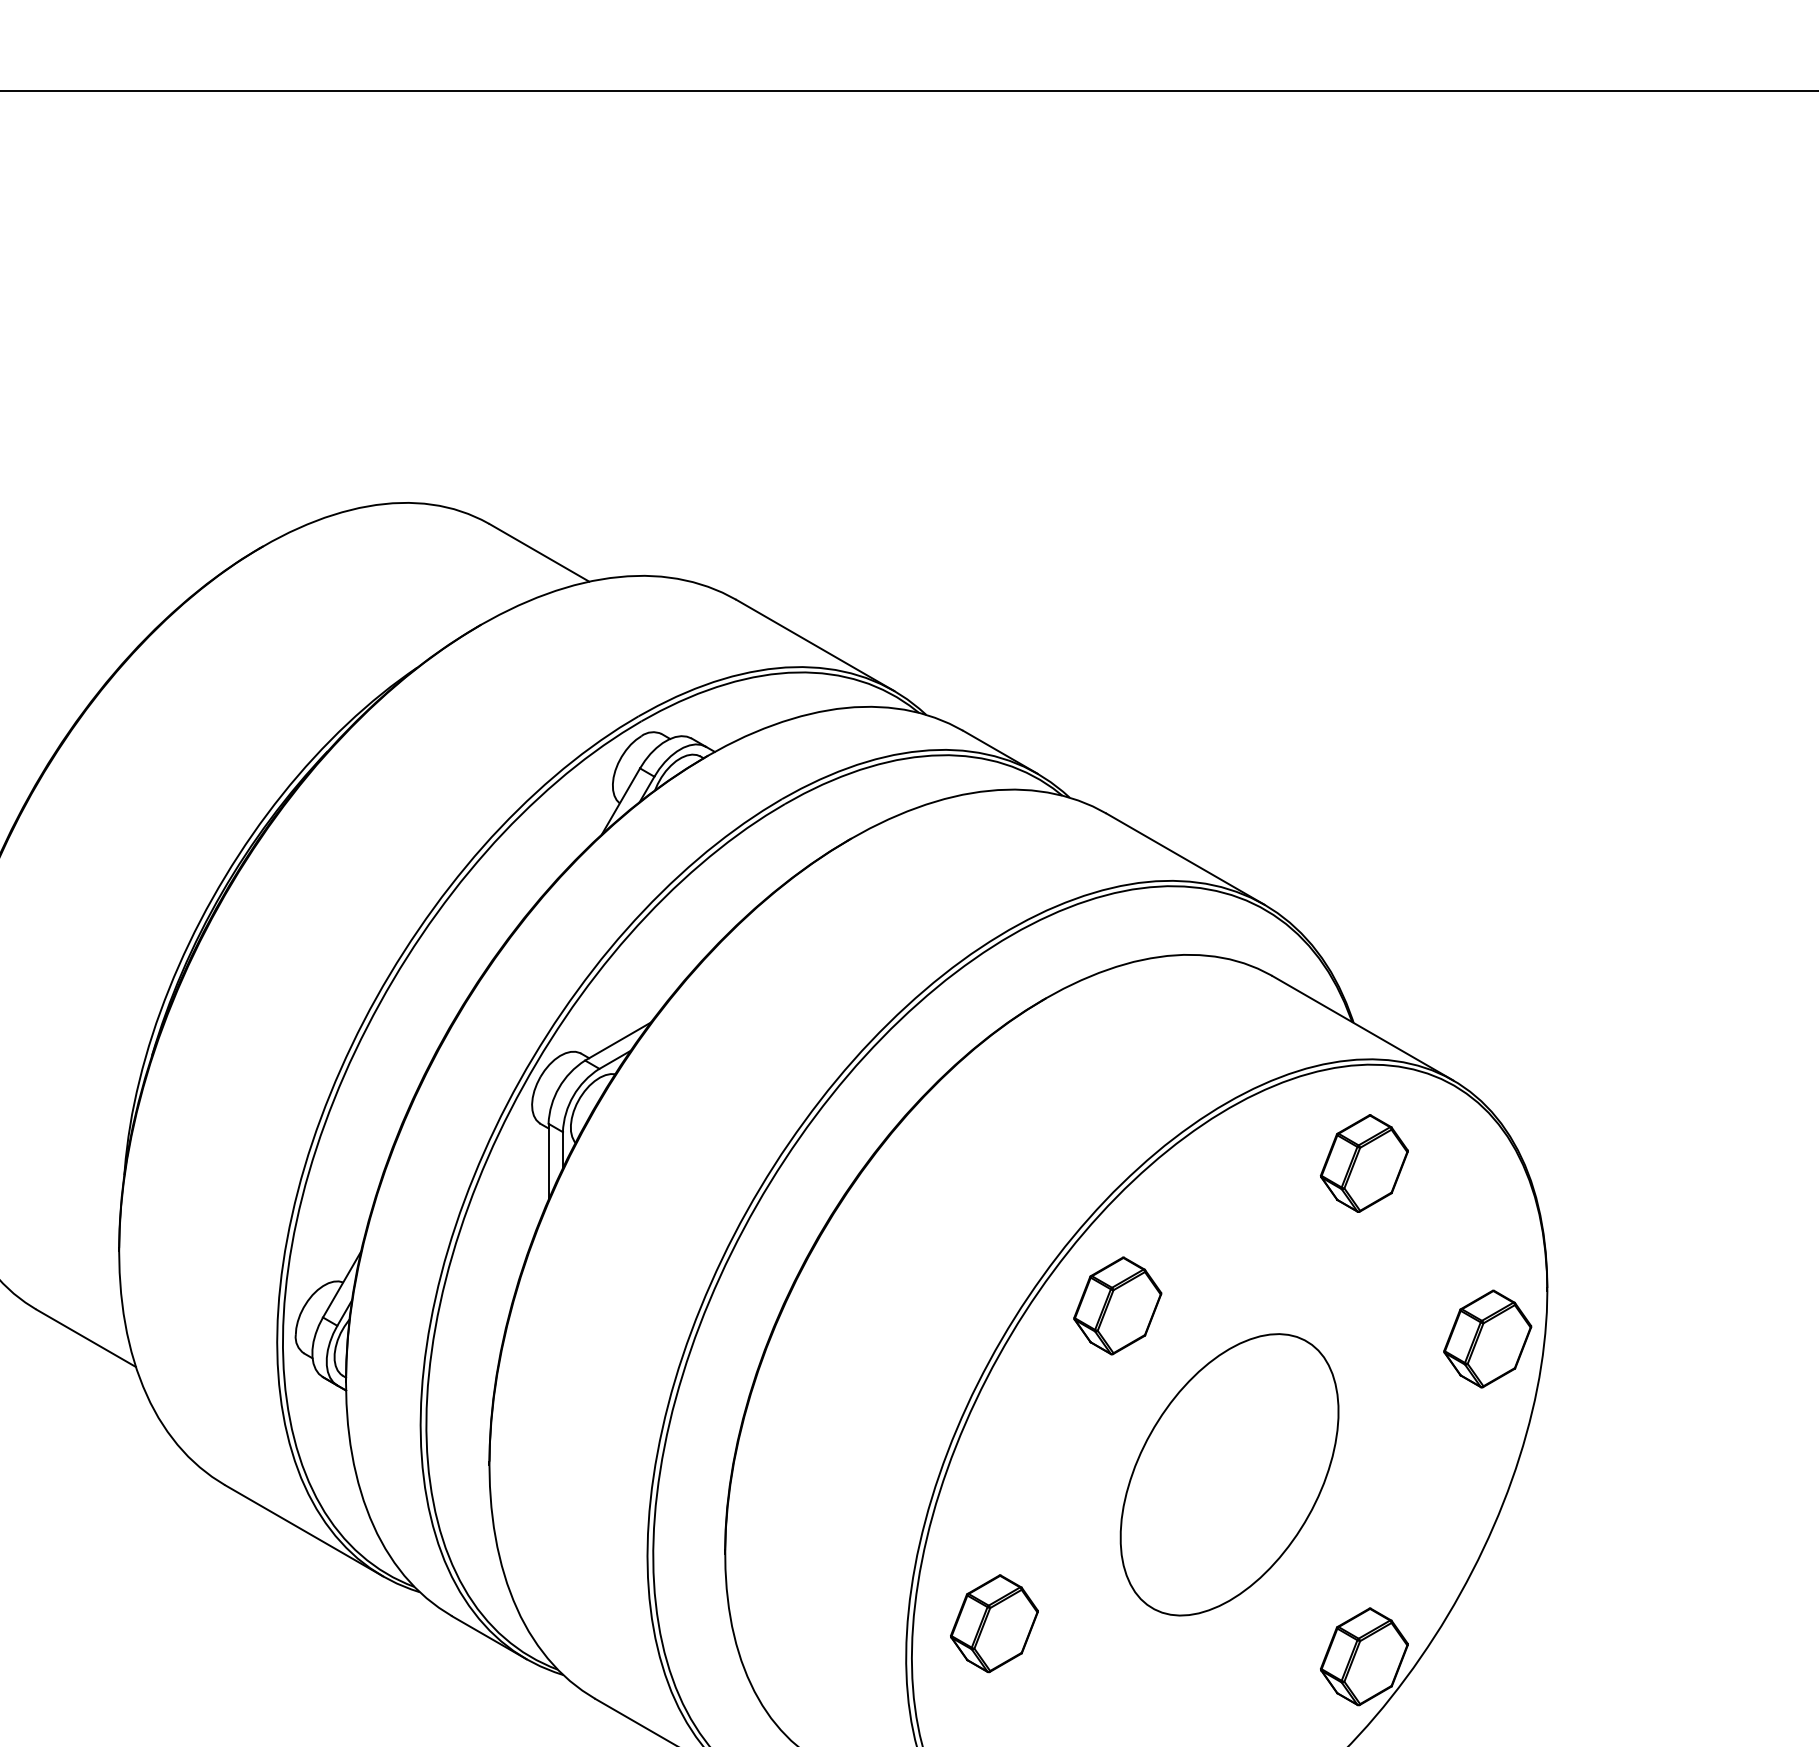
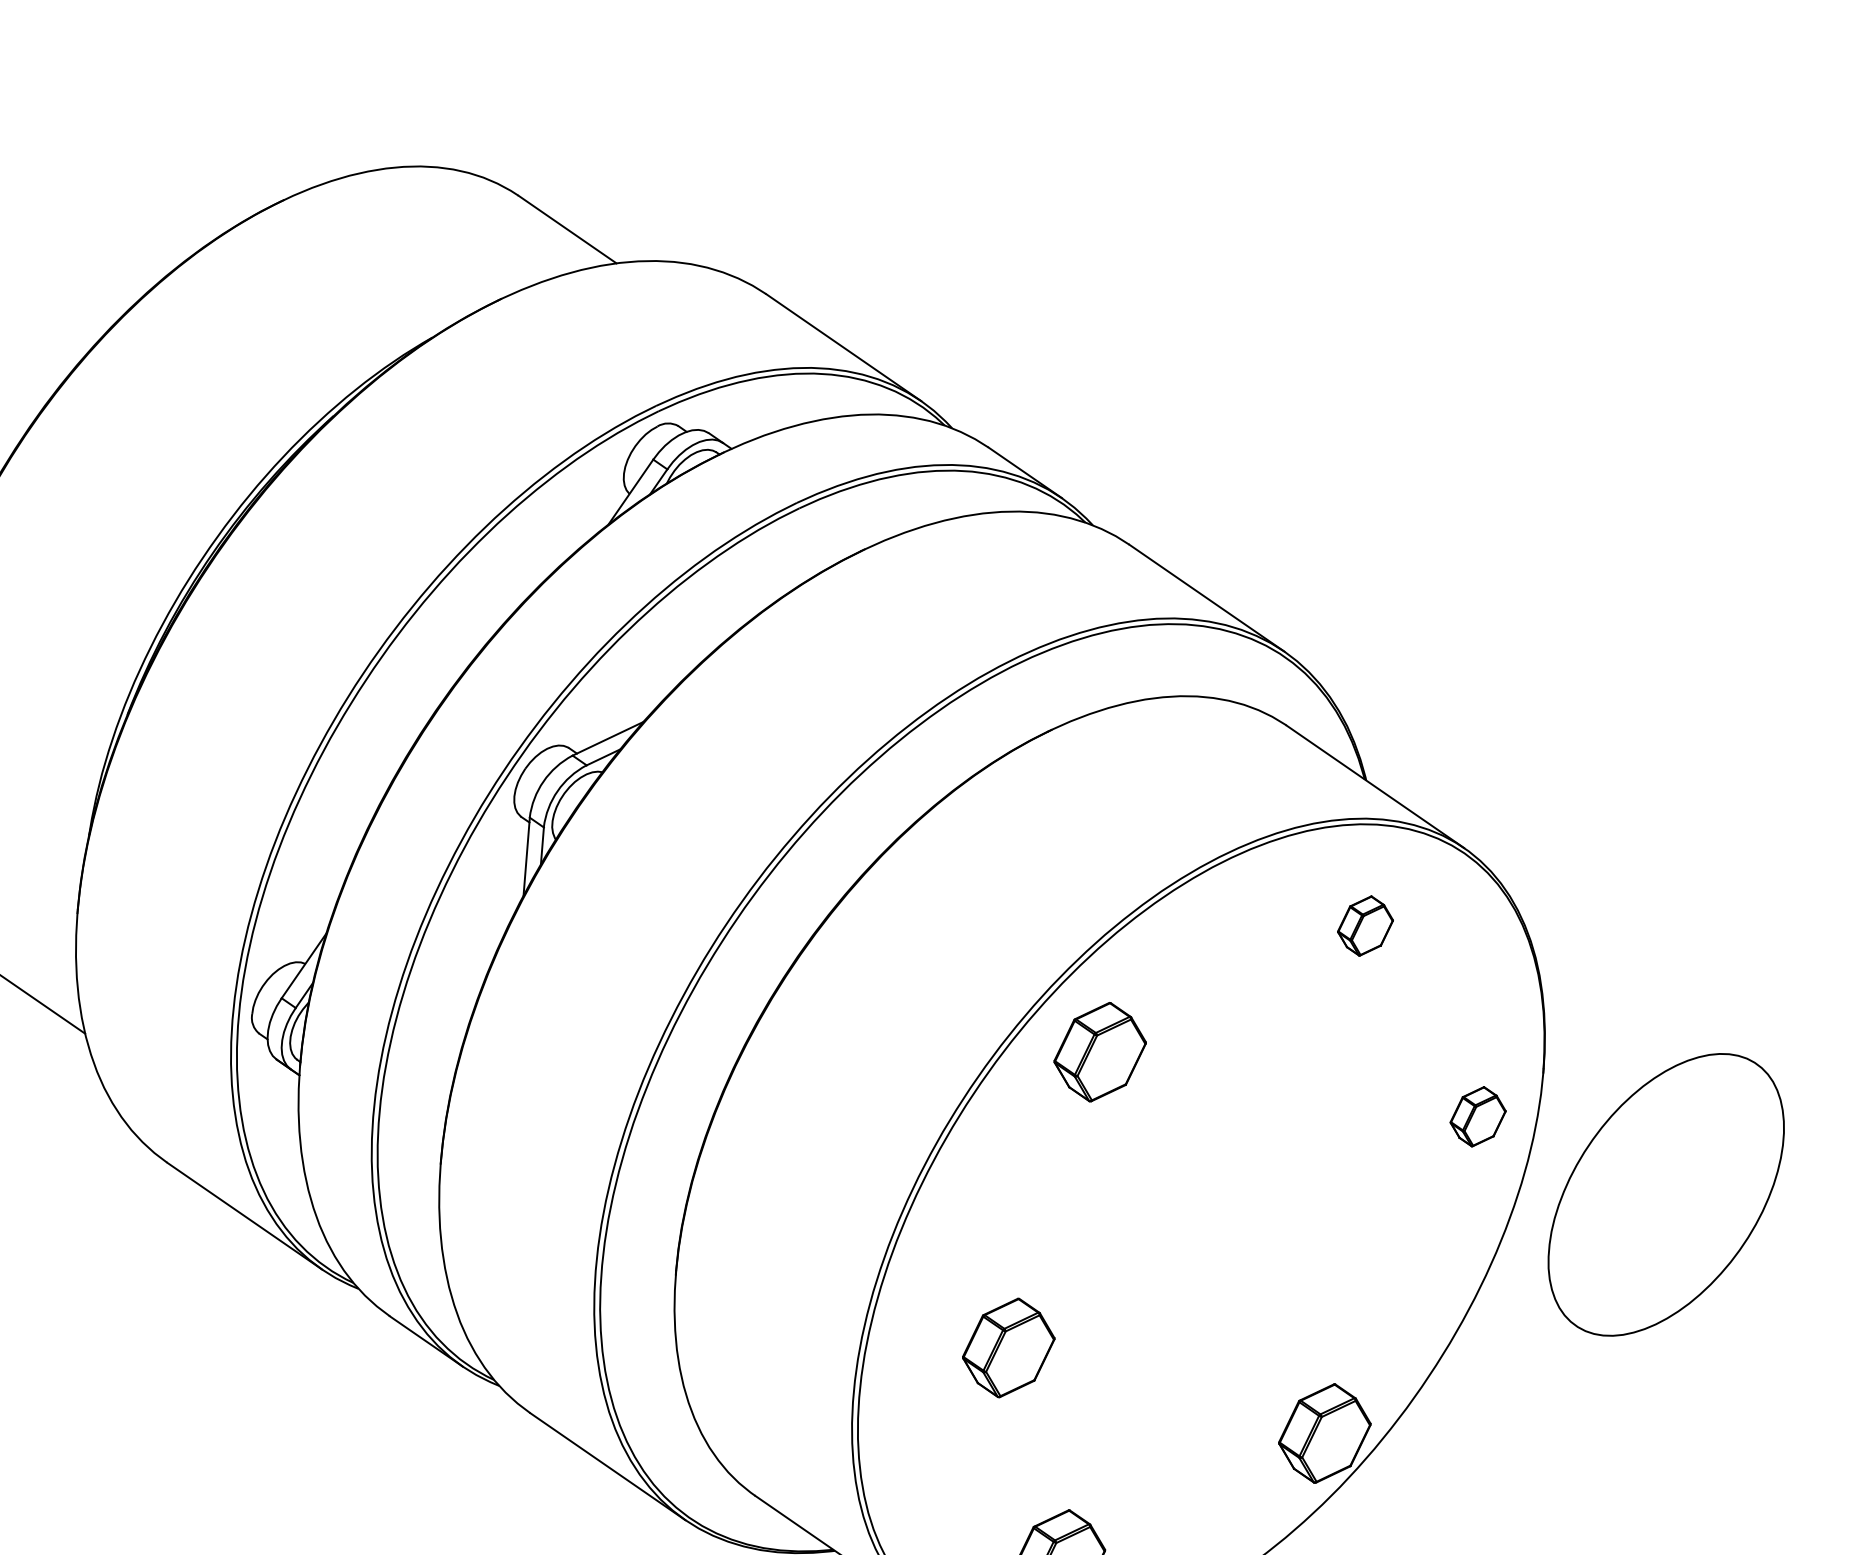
part: (1363, 1163) -> (1364, 925), size x0.6
part: (1487, 1338) -> (1477, 1116), size x0.6
part: (1229, 1474) -> (1666, 1194), moved
part: (994, 1623) -> (1008, 1347), moved

